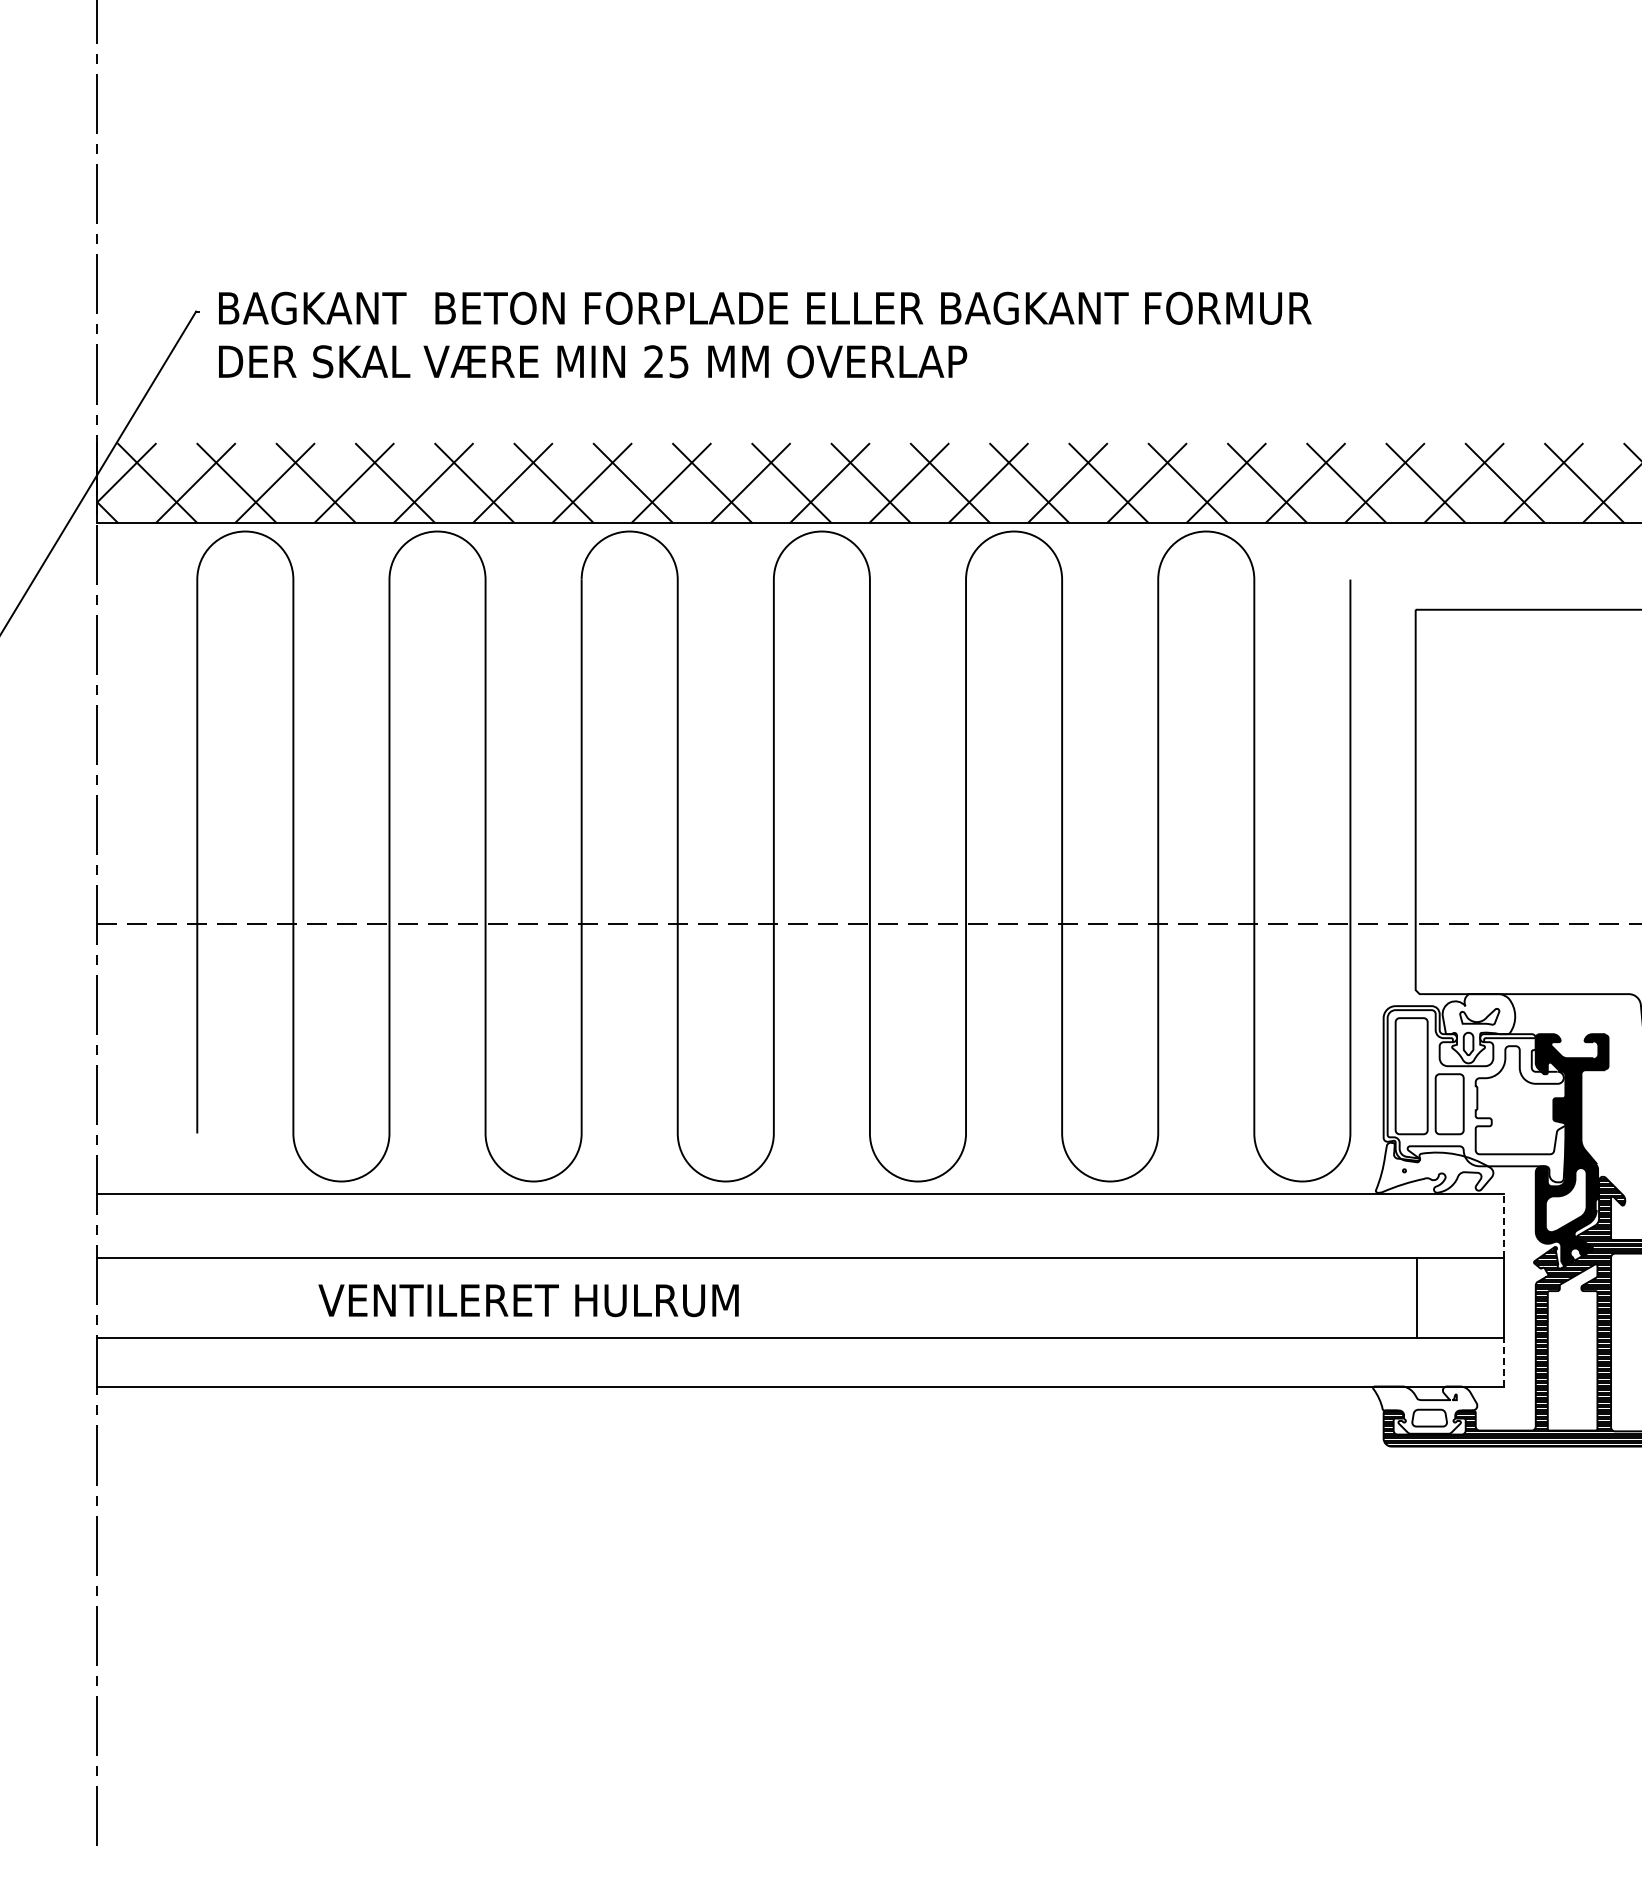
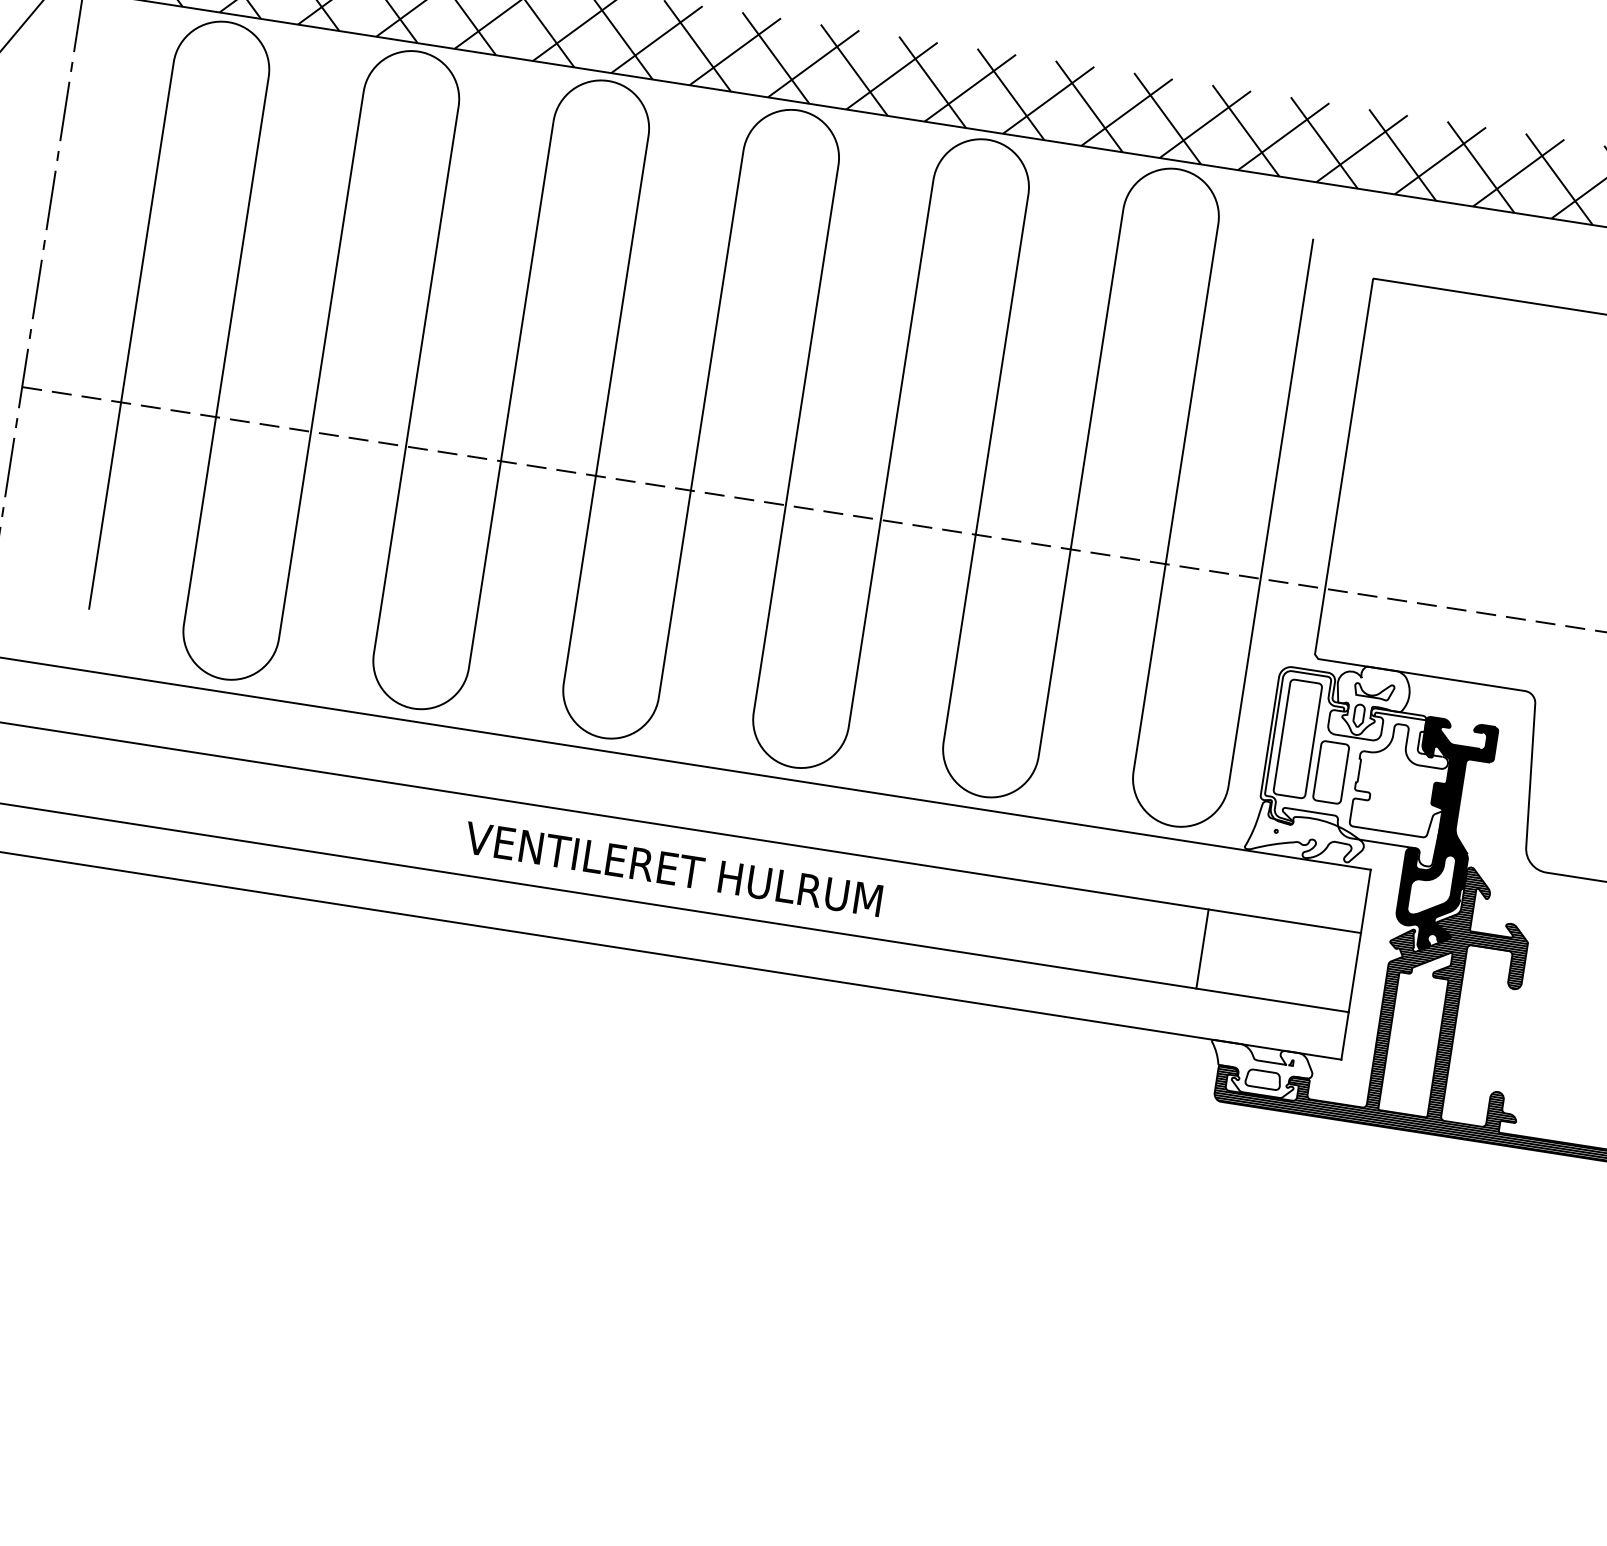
line: (1503, 1225) -> (1365, 900), dashed -> solid
line: (1416, 1298) -> (1202, 949), moved
text: (528, 1300) -> (673, 869), moved
line: (1503, 1362) -> (1344, 1035), dashed -> solid

